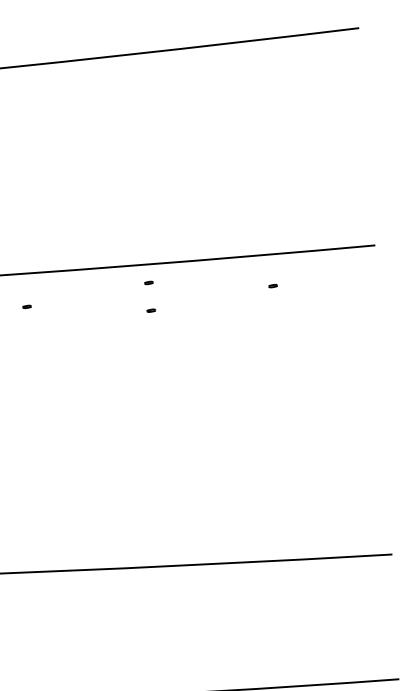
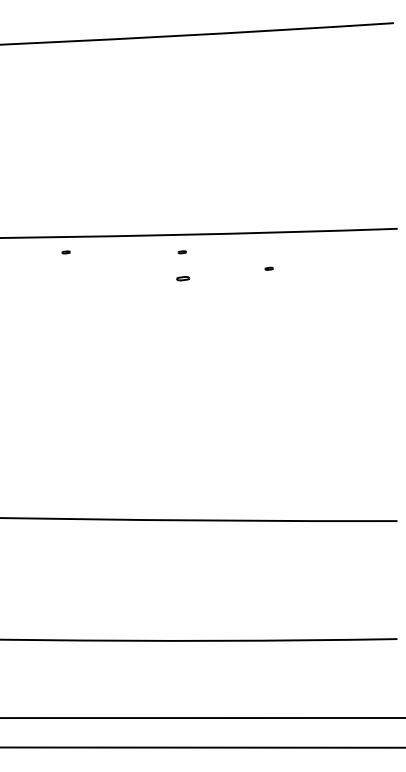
part: (272, 285) -> (268, 268), moved
part: (26, 306) -> (65, 252), moved
part: (150, 310) -> (182, 278), size x1.6

